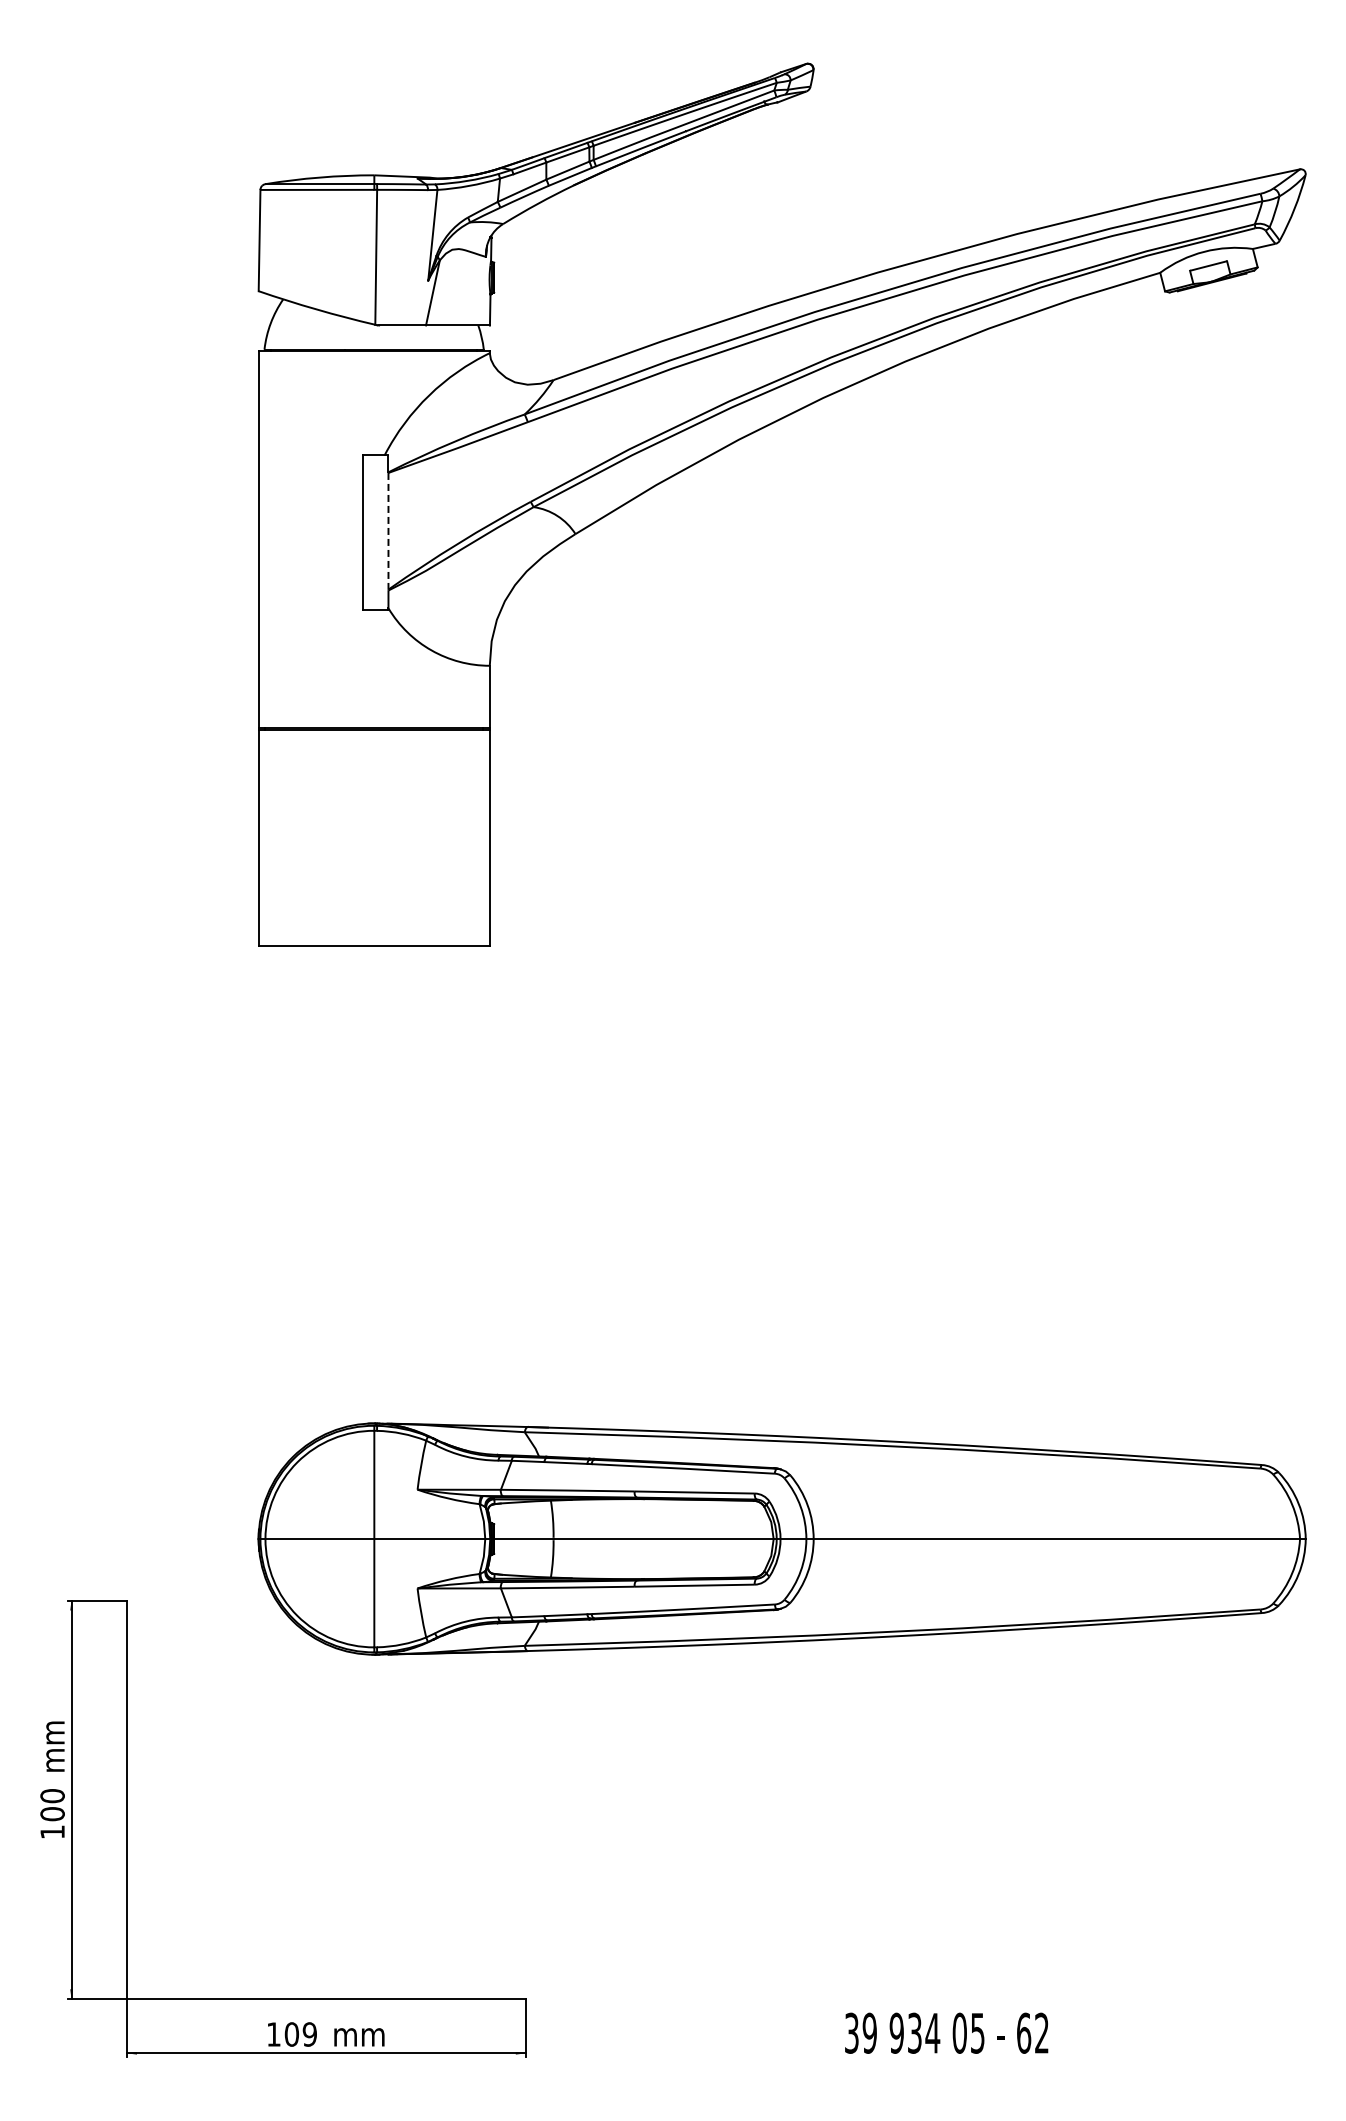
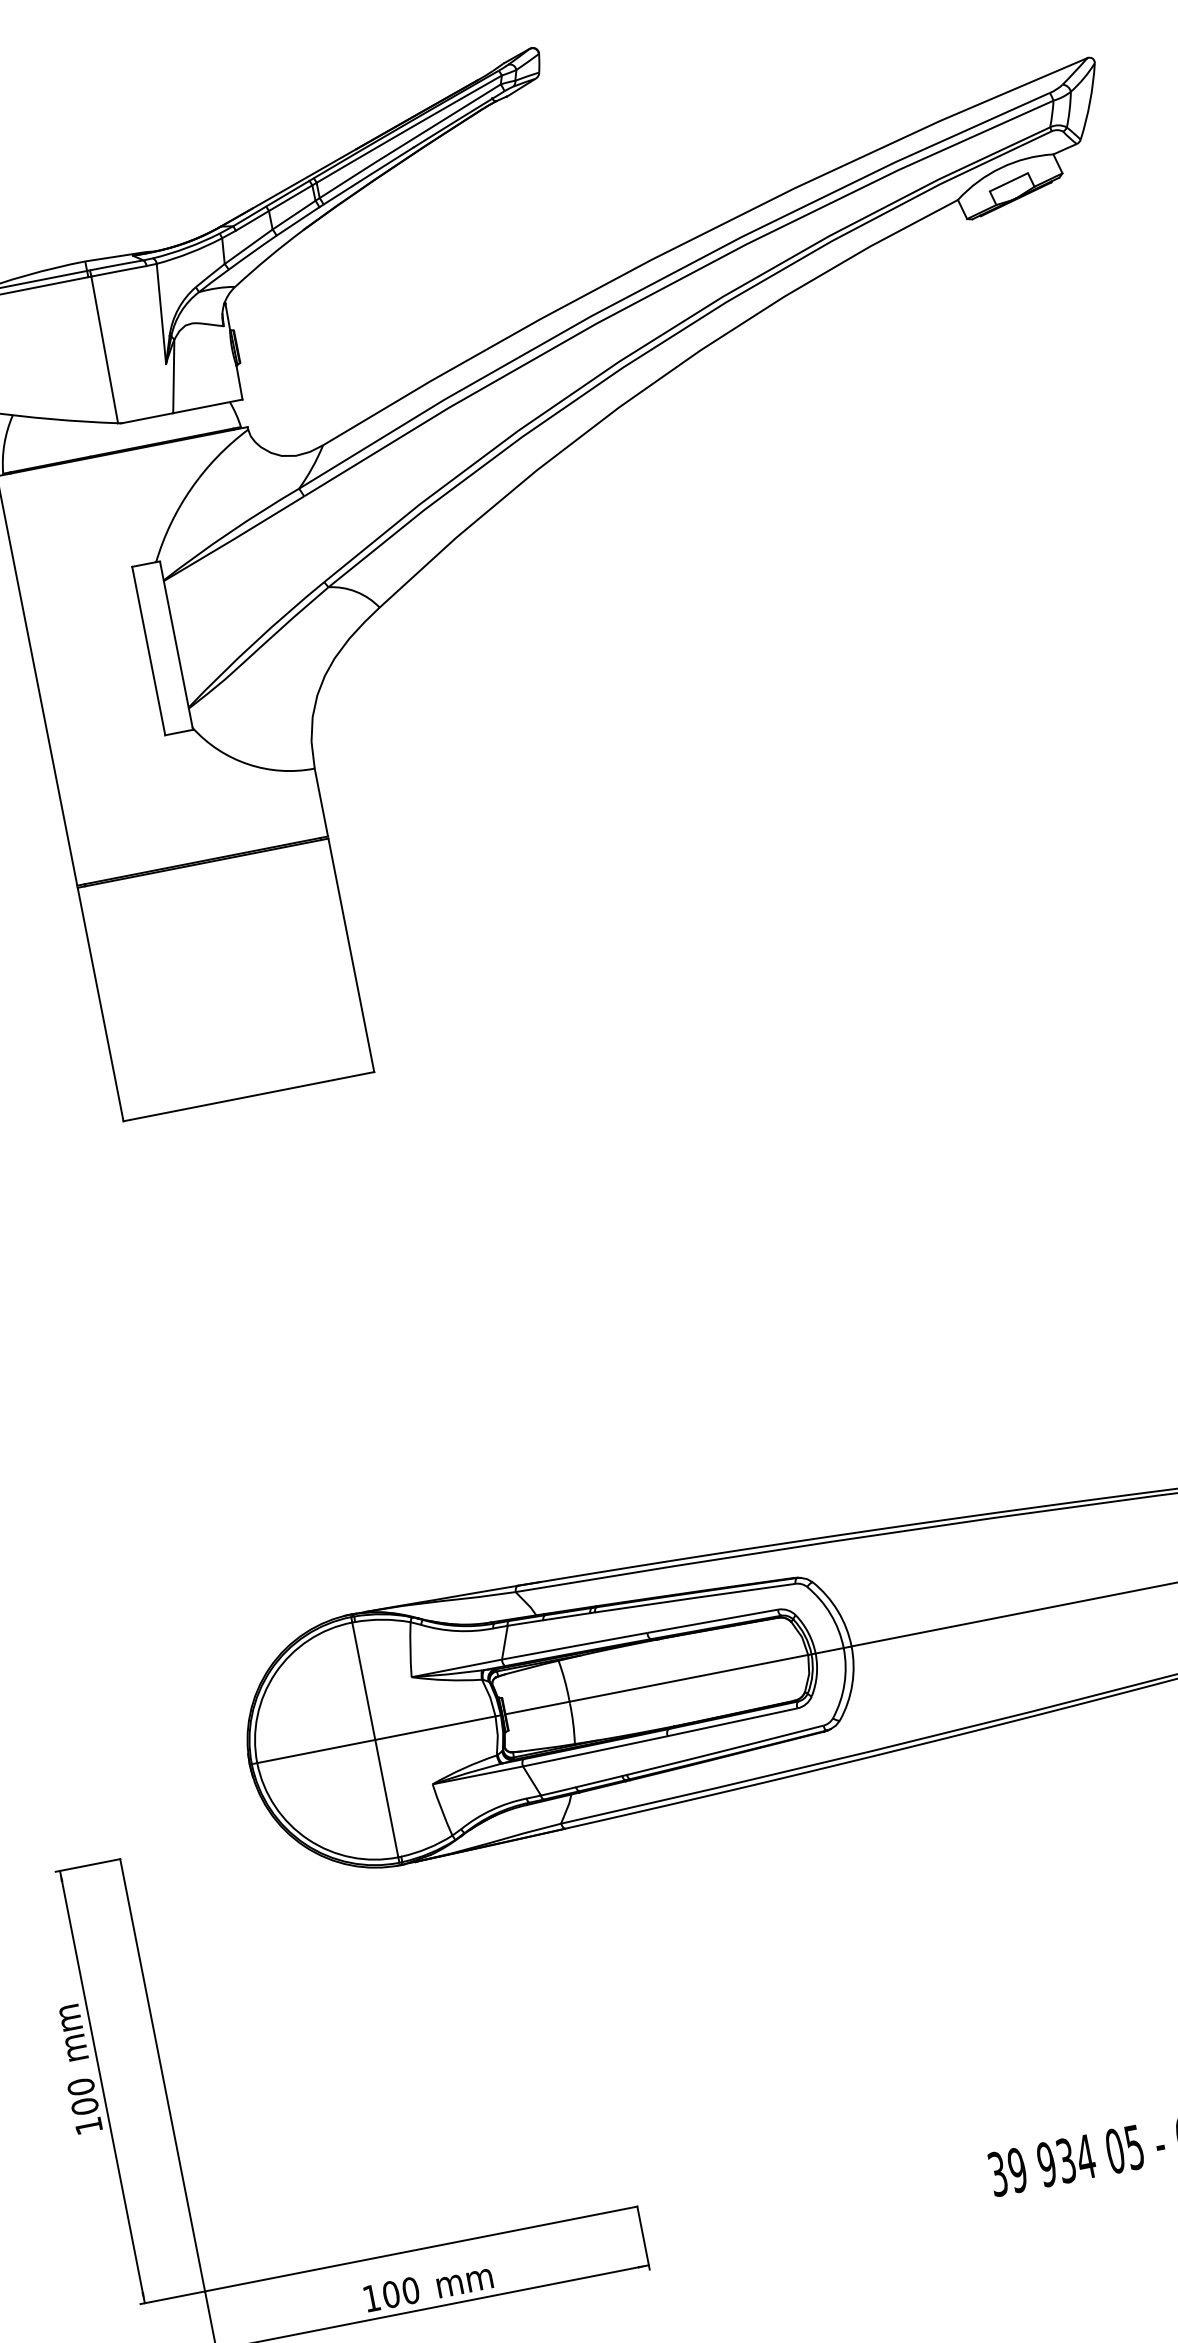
line: (388, 531) -> (176, 644), dashed -> solid
text: (309, 2034) -> (410, 2290), 109 -> 100

